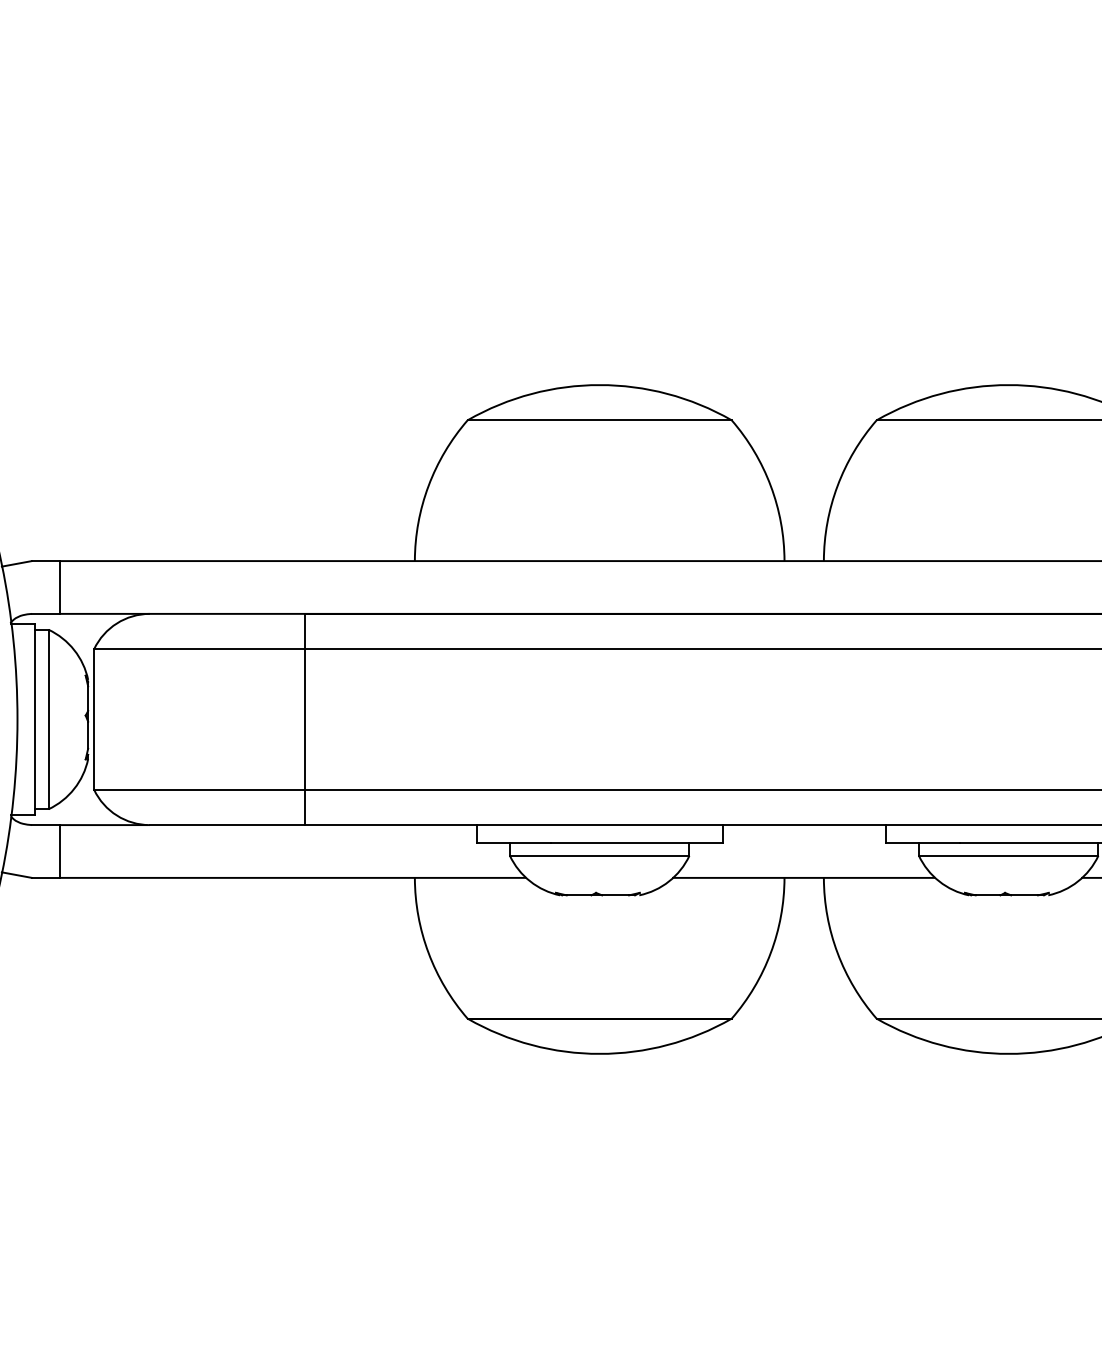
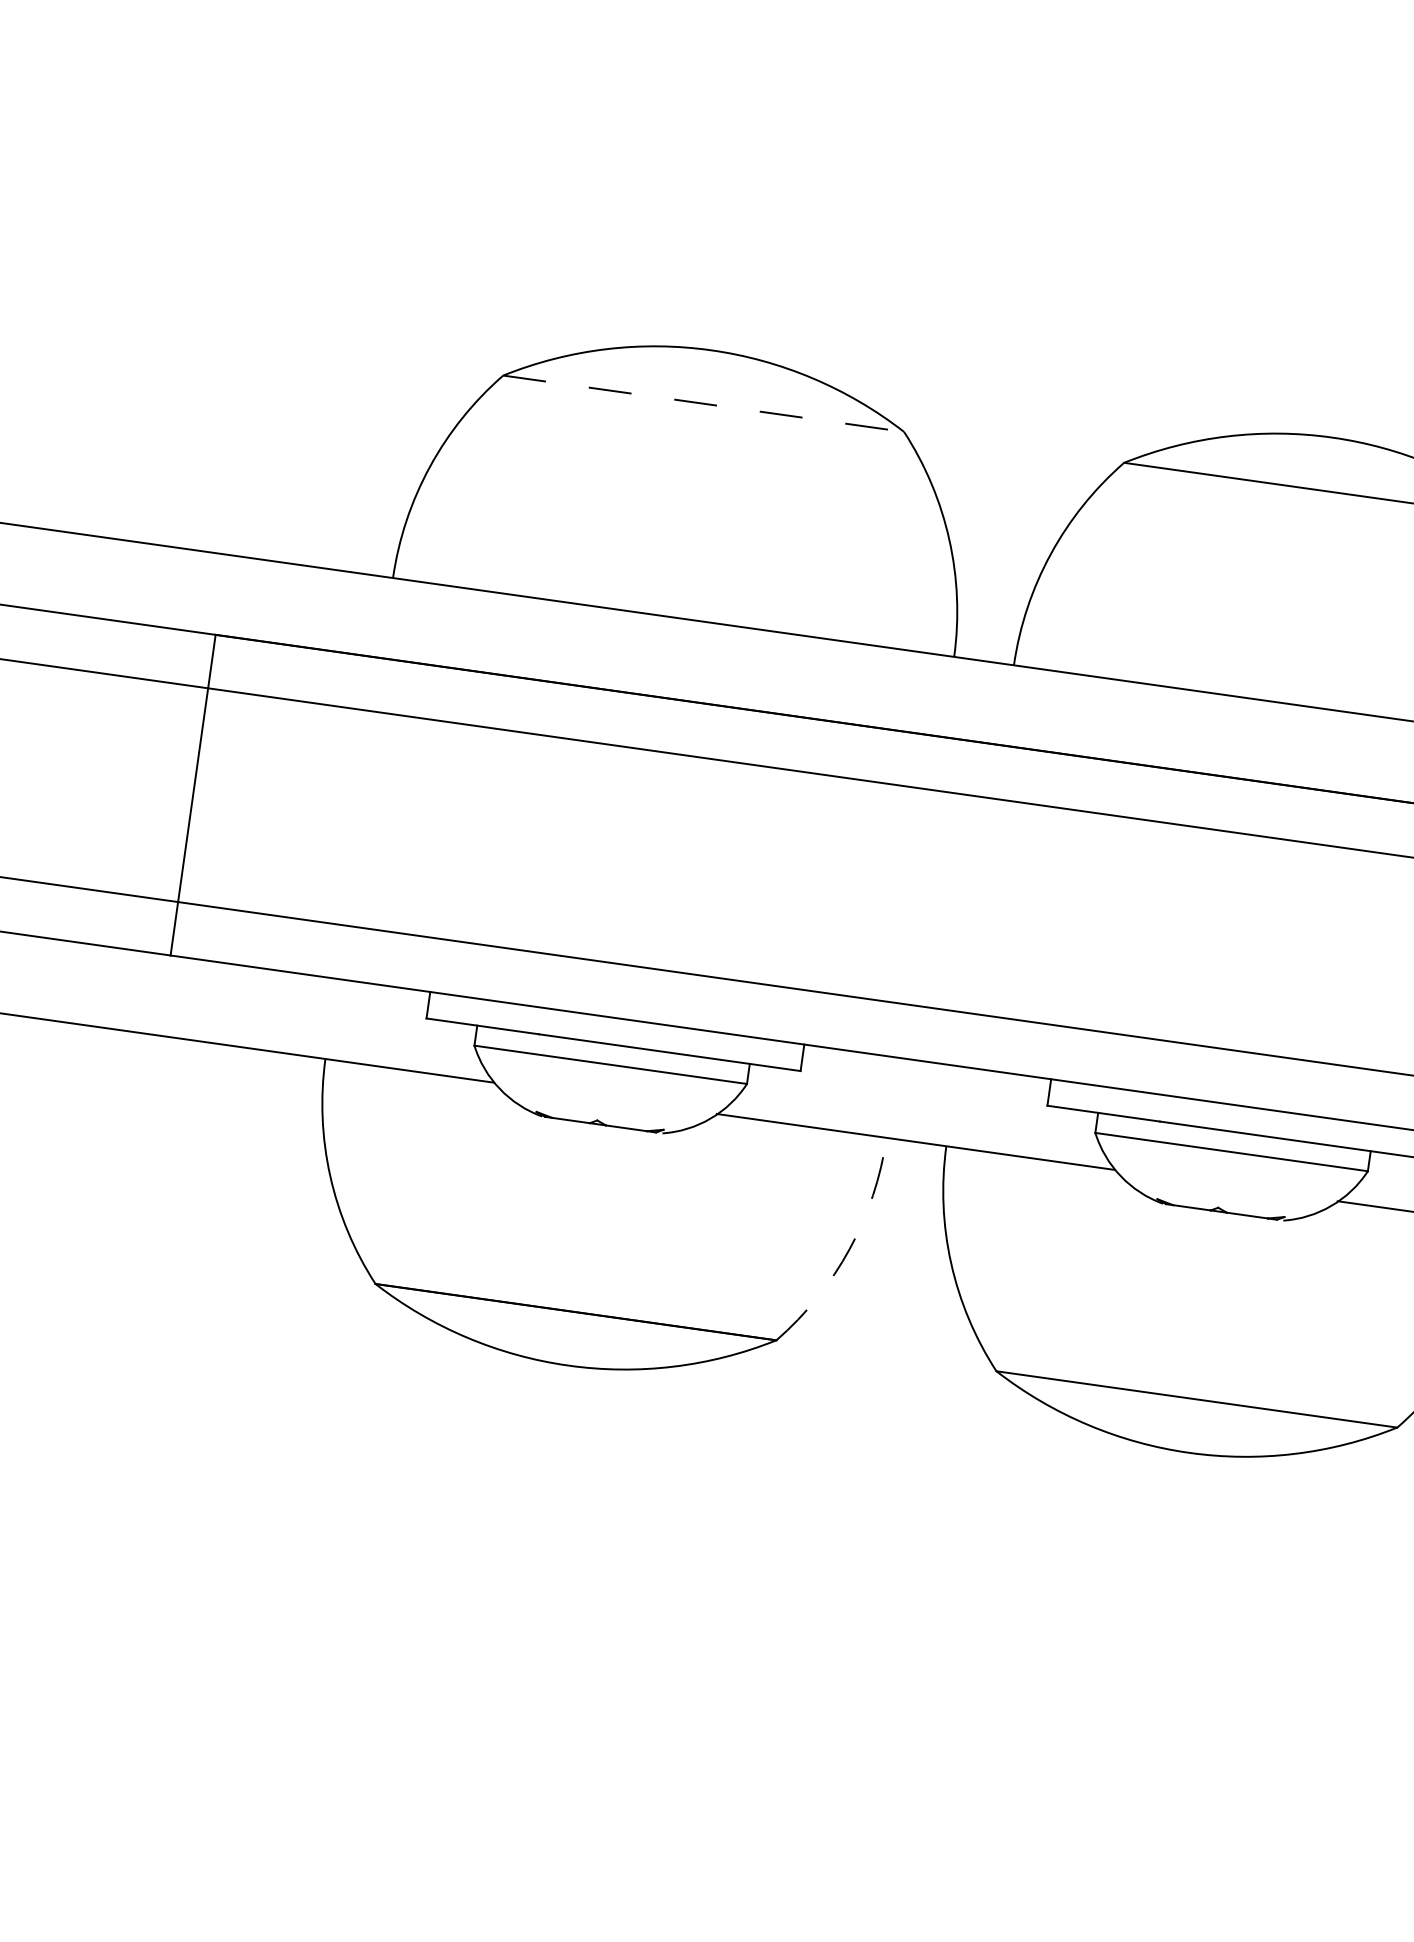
line: (600, 420) -> (704, 404), solid -> dashed
arc: (770, 953) -> (849, 1249), solid -> dashed

